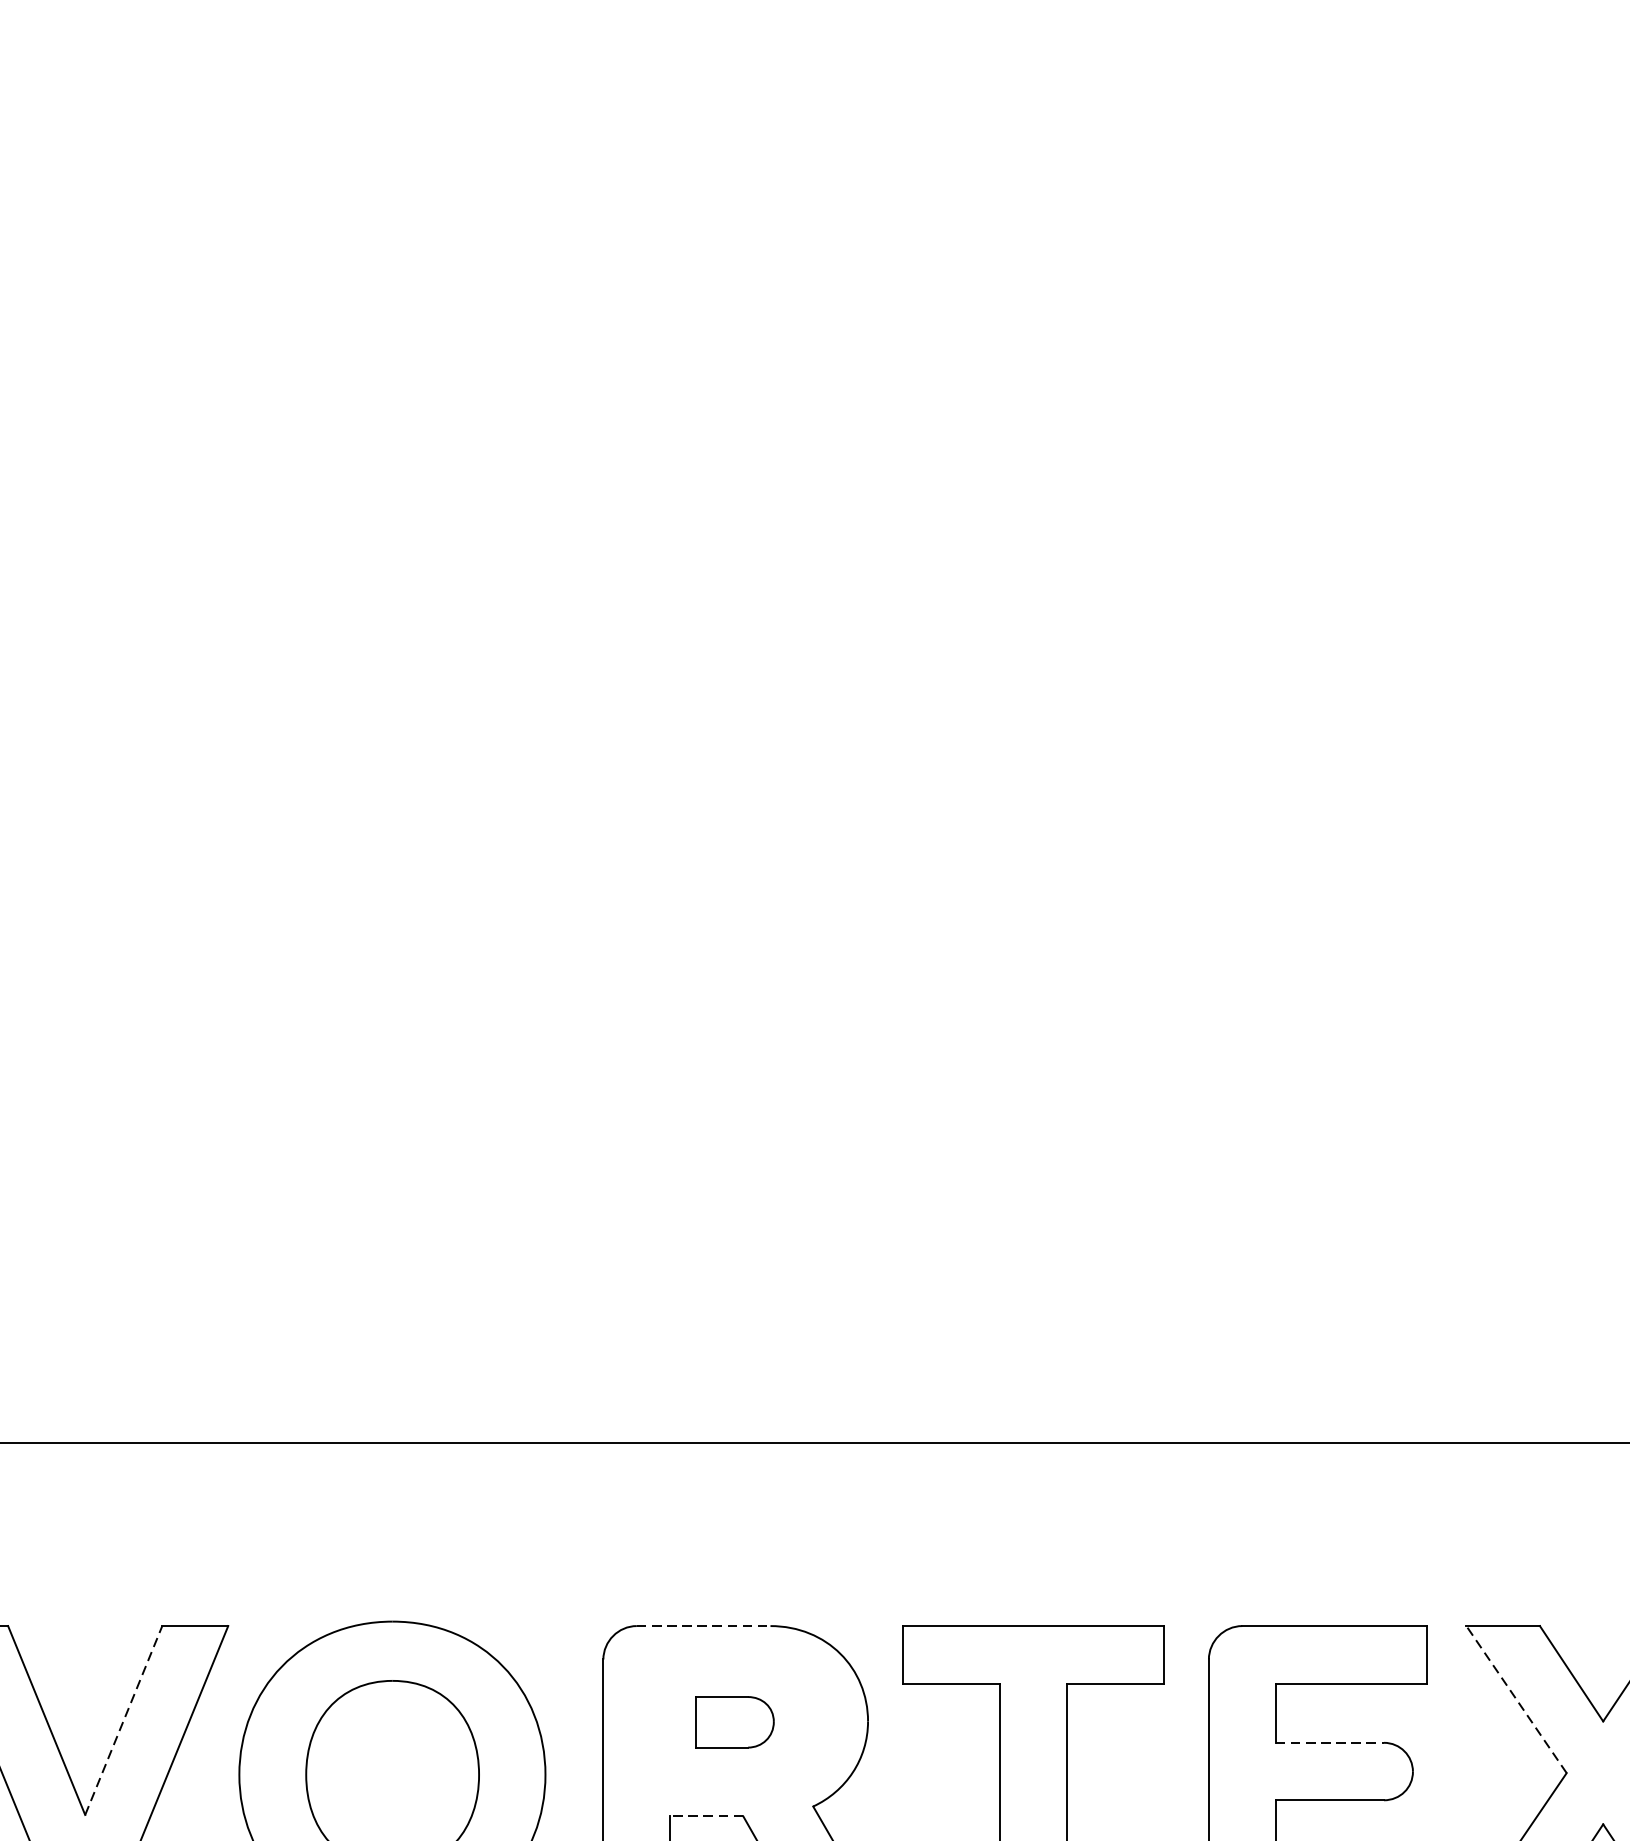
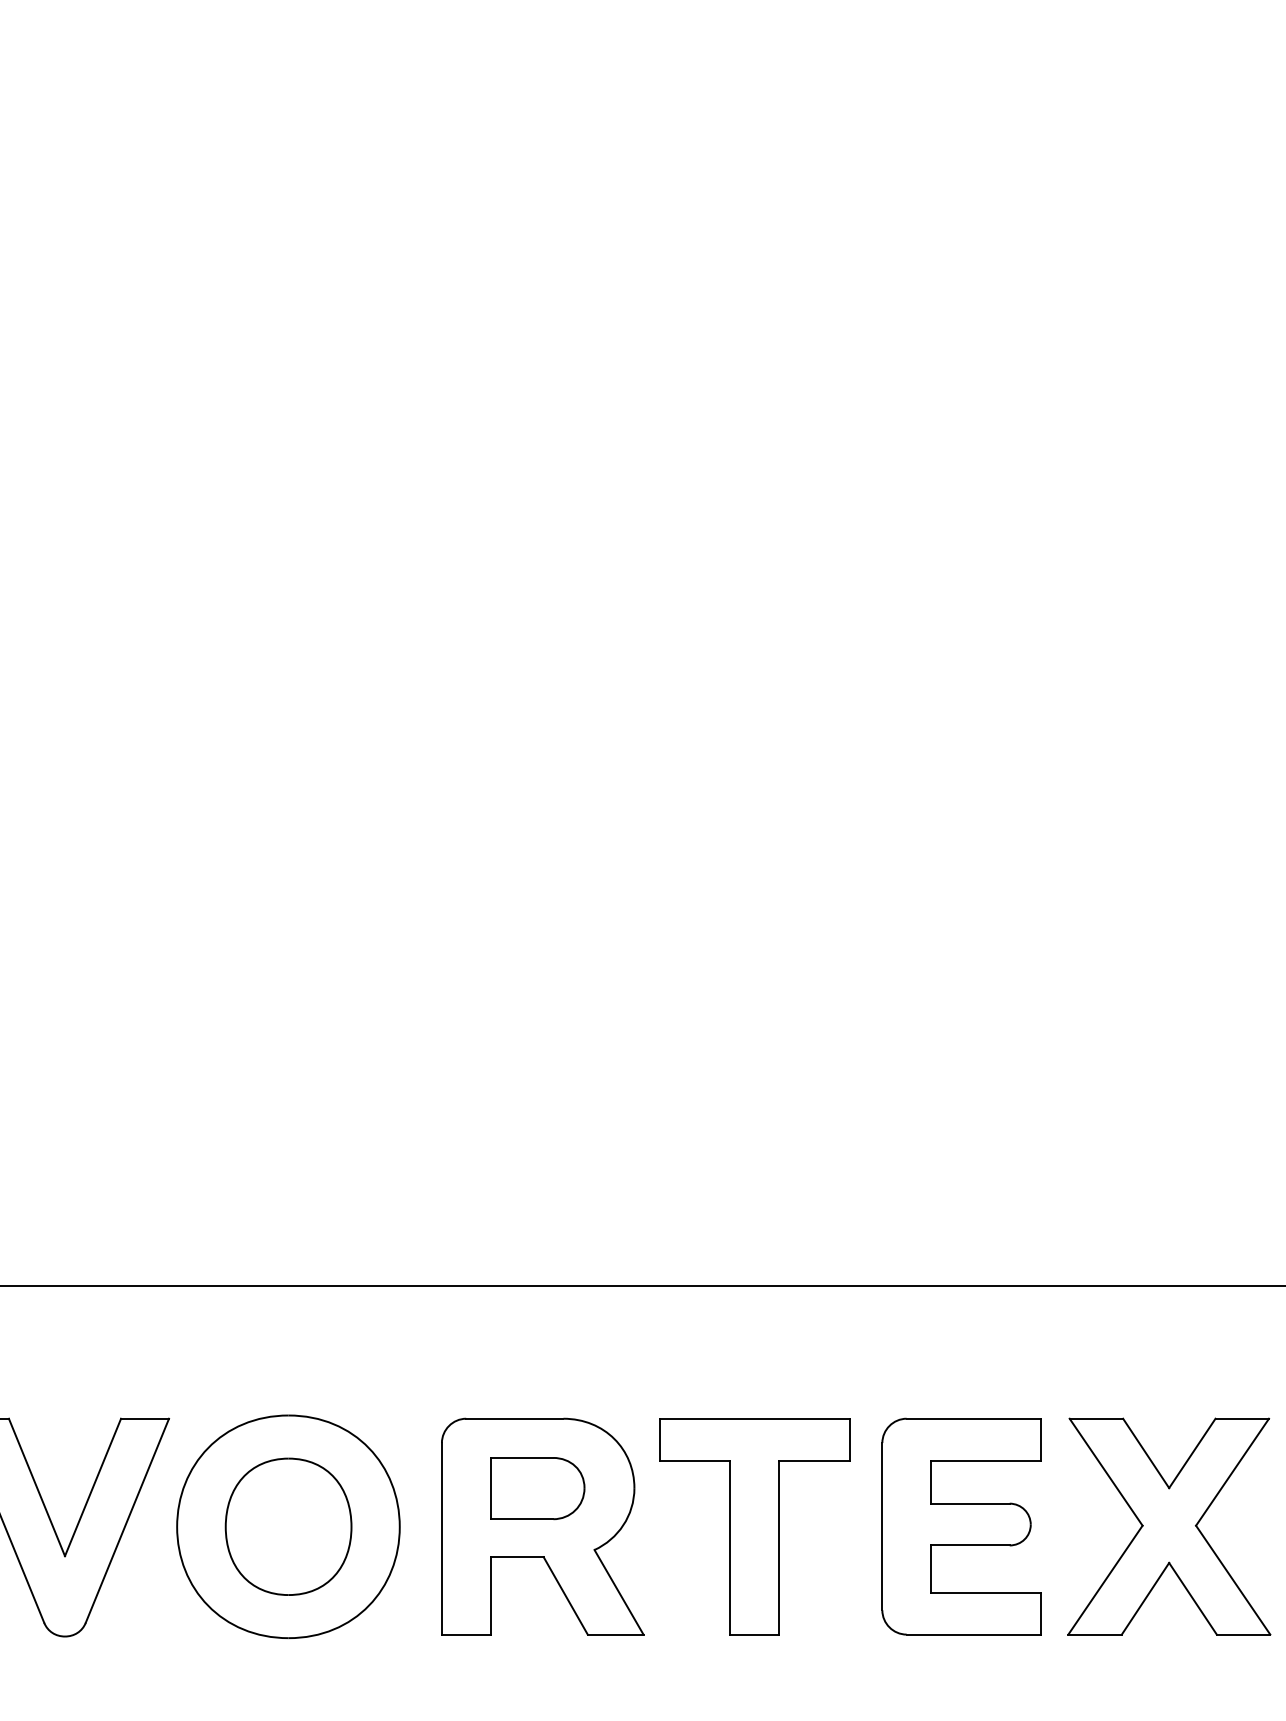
line: (703, 1625) -> (514, 1418), dashed -> solid
line: (1517, 1699) -> (1106, 1472), dashed -> solid
line: (124, 1719) -> (93, 1486), dashed -> solid
part: (734, 1721) -> (537, 1488), size x1.67
line: (1330, 1742) -> (970, 1503), dashed -> solid
line: (707, 1816) -> (517, 1557), dashed -> solid

